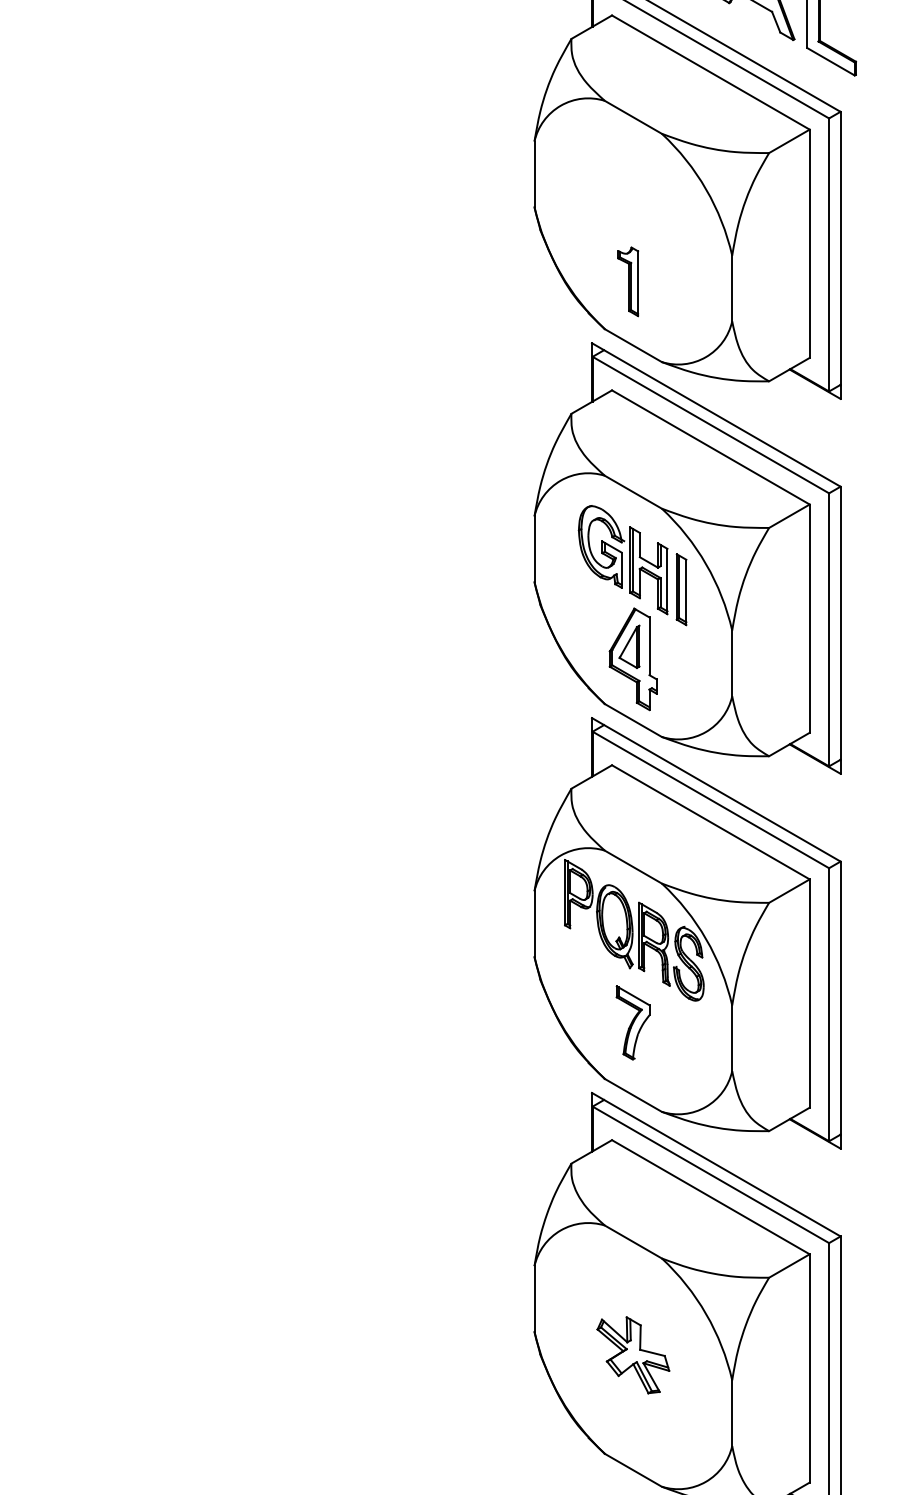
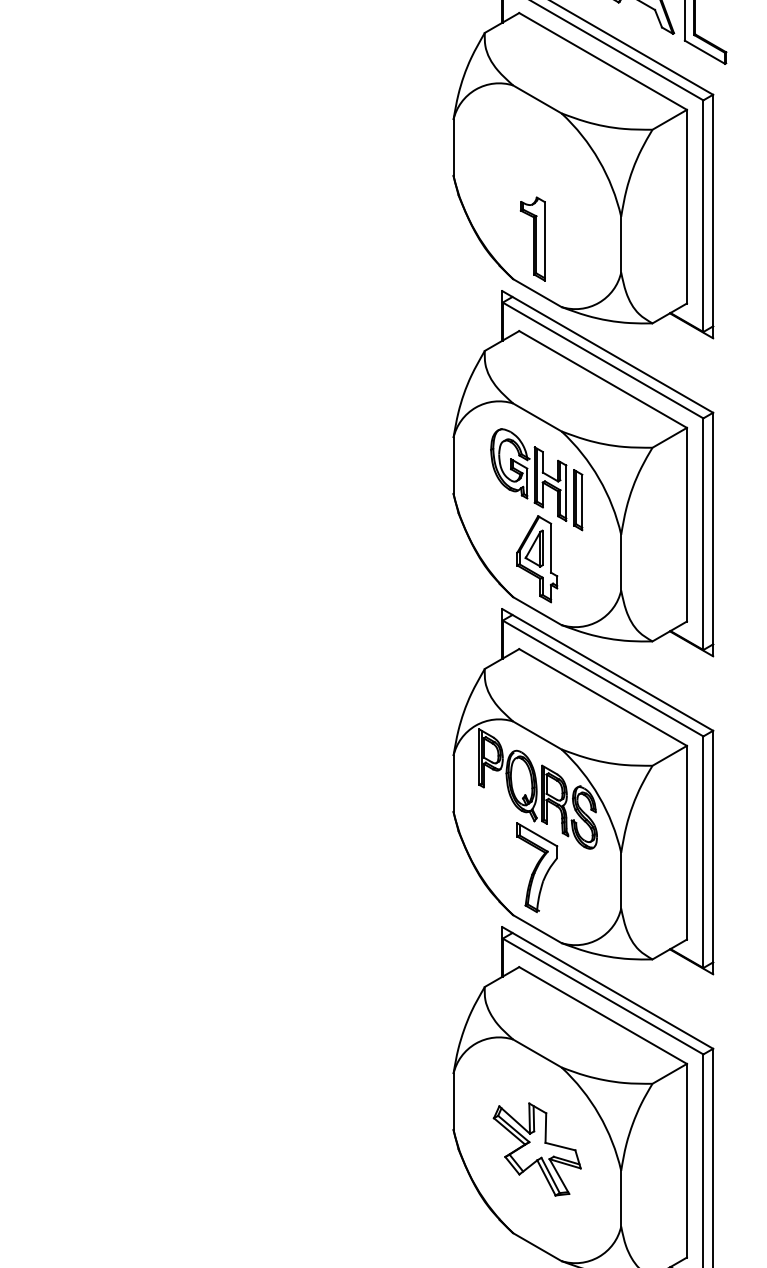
part: (628, 281) -> (533, 238), size x1.43
part: (632, 1022) -> (536, 867), size x1.43
part: (633, 1355) -> (537, 1149), size x1.43

